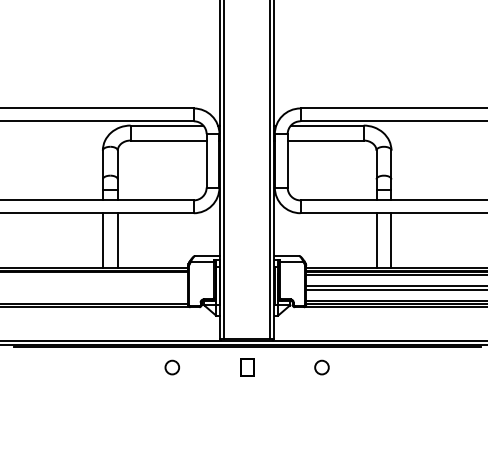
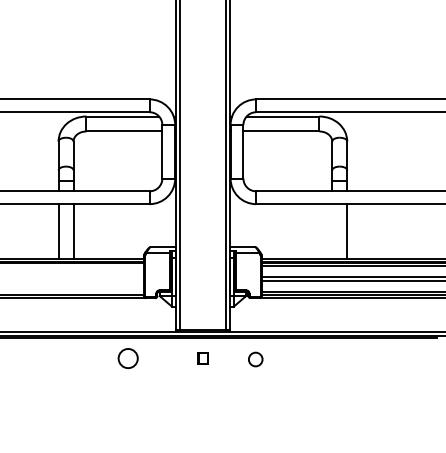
line: (376, 240) -> (332, 231), removed
circle: (171, 367) -> (127, 358), size x1.4
part: (247, 367) -> (203, 358), size x0.7
circle: (321, 367) -> (255, 359), moved

